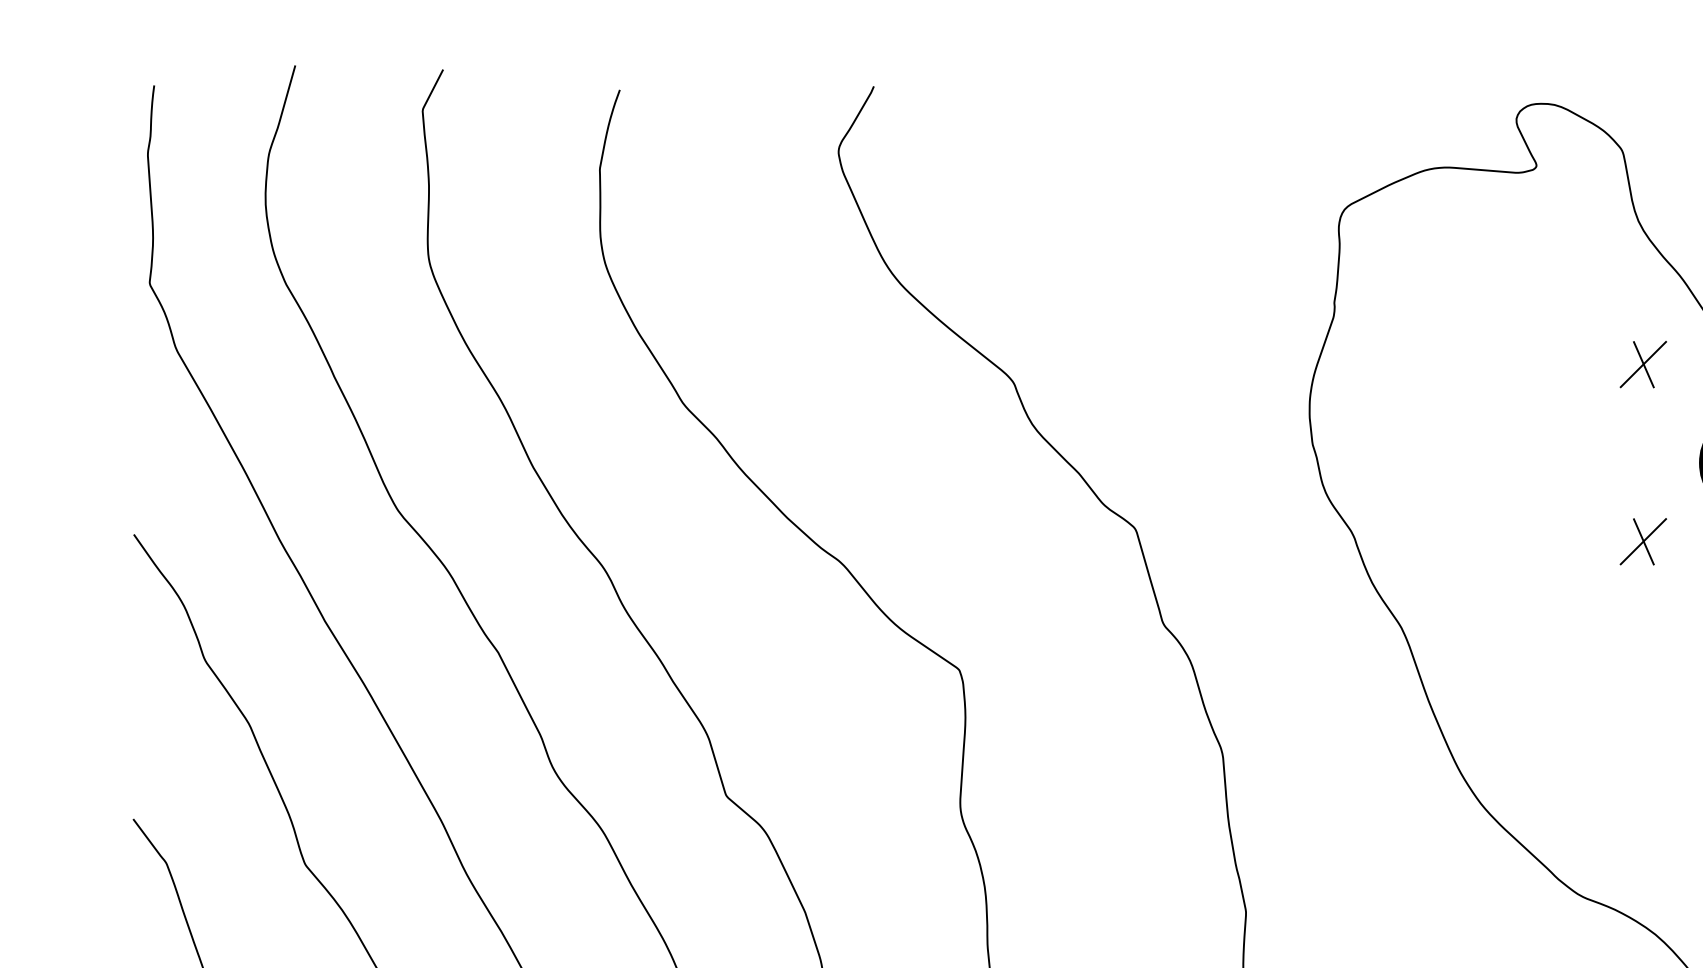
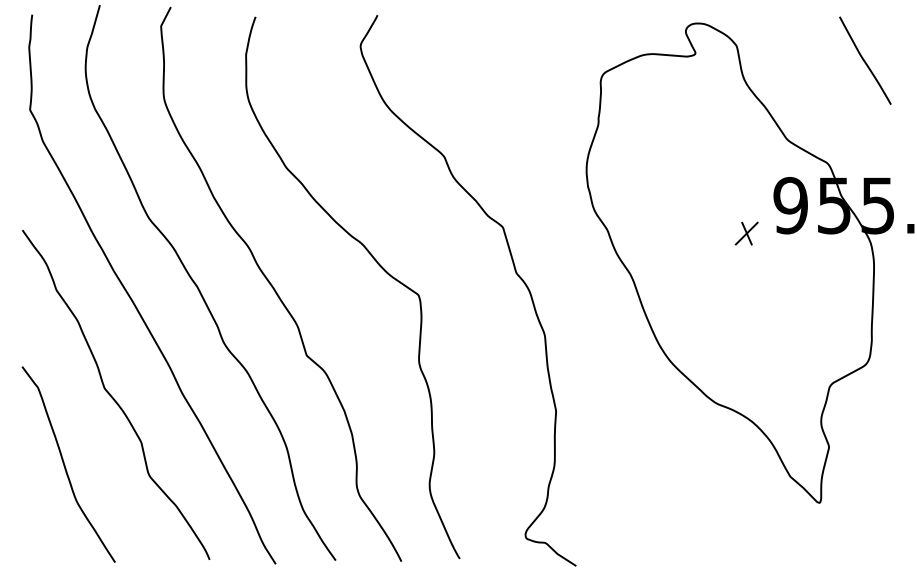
part: (1642, 364) -> (746, 148), removed

